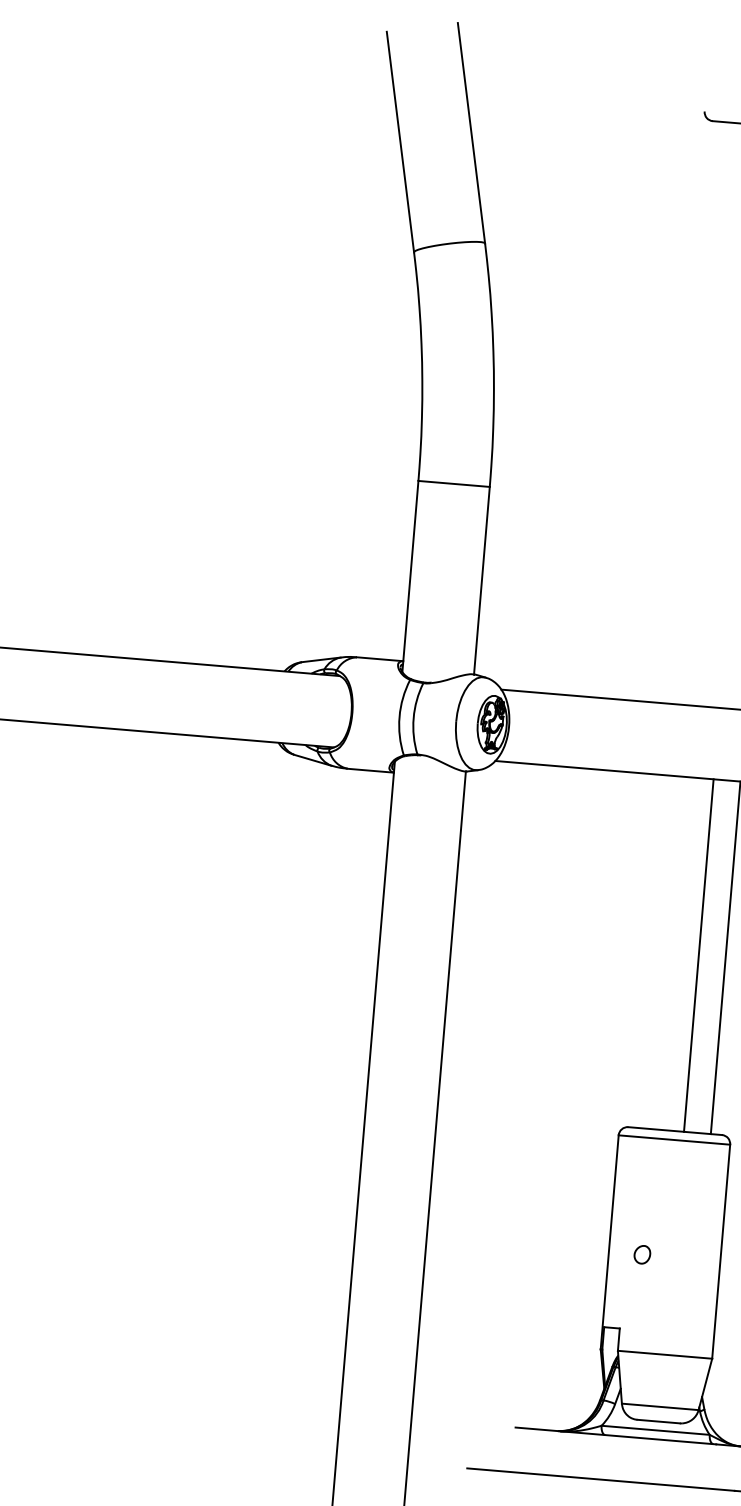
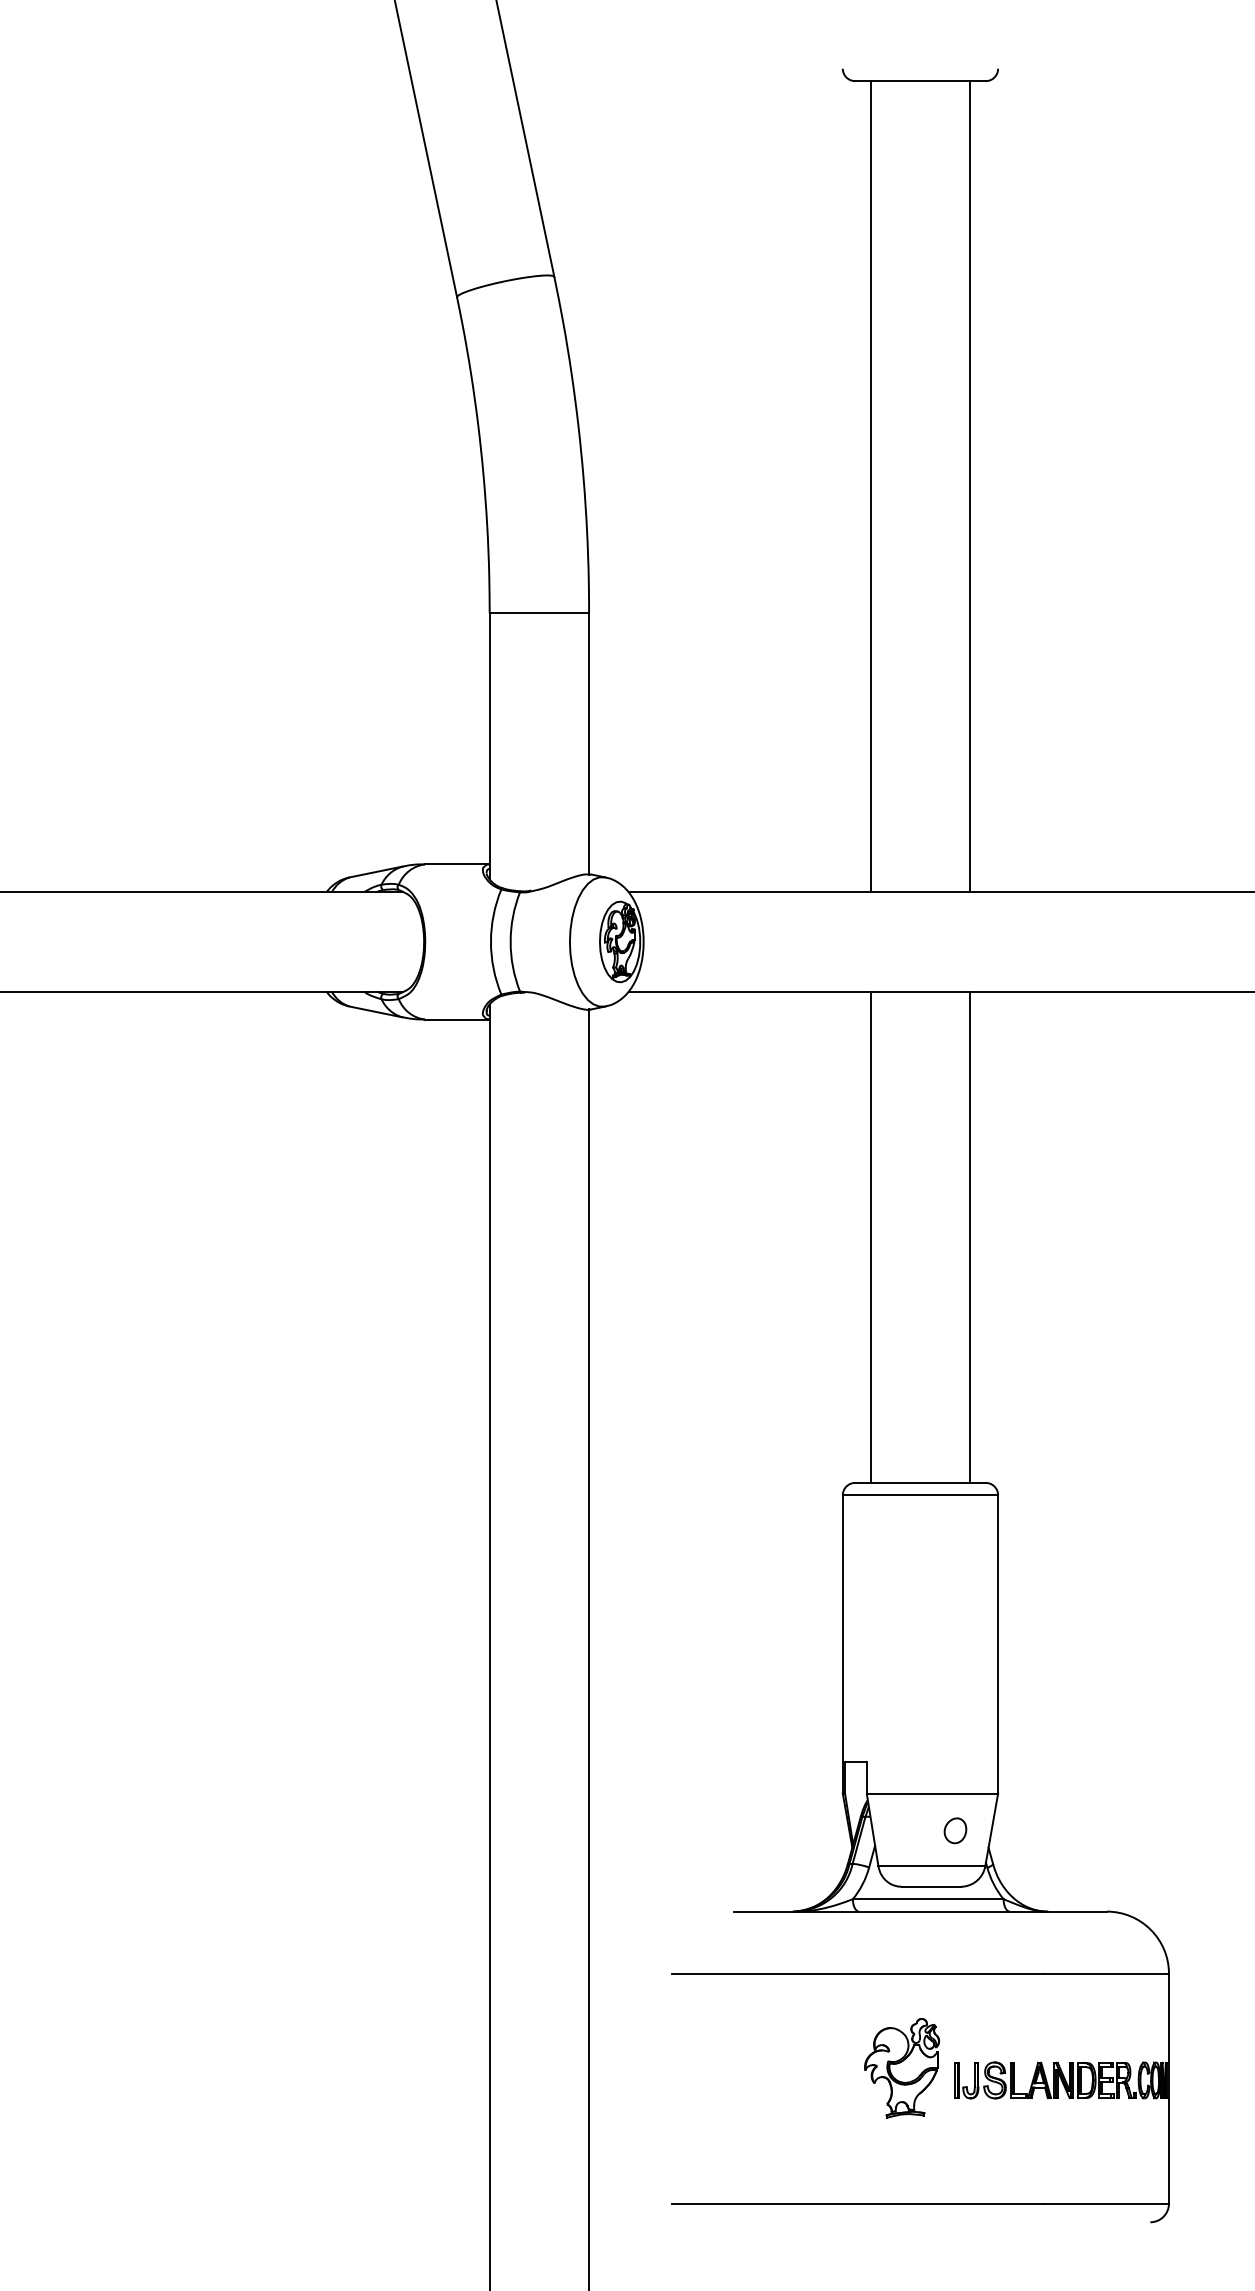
line: (699, 412) -> (870, 486), added
line: (698, 954) -> (870, 1236), moved
part: (642, 1254) -> (955, 1830), moved

